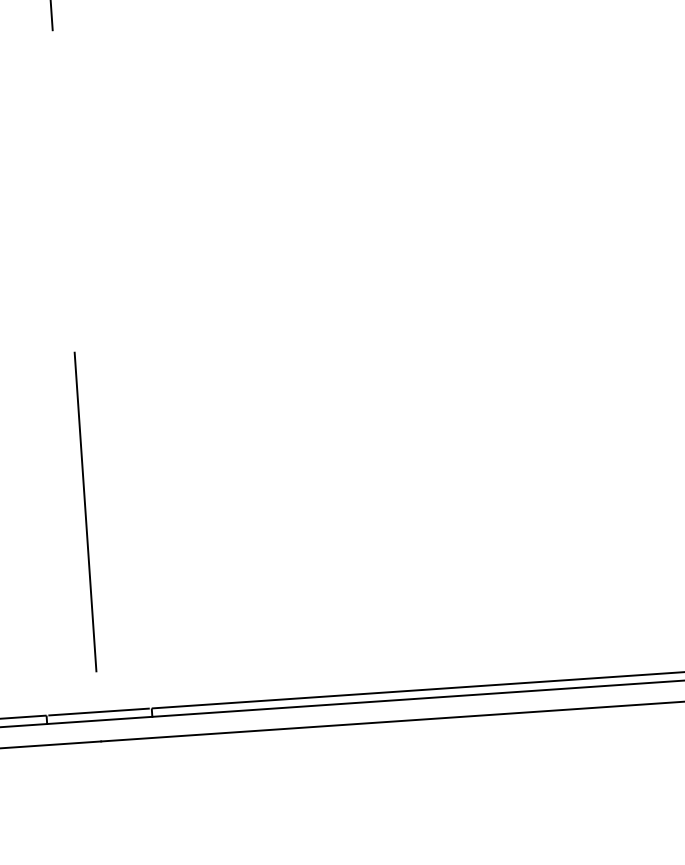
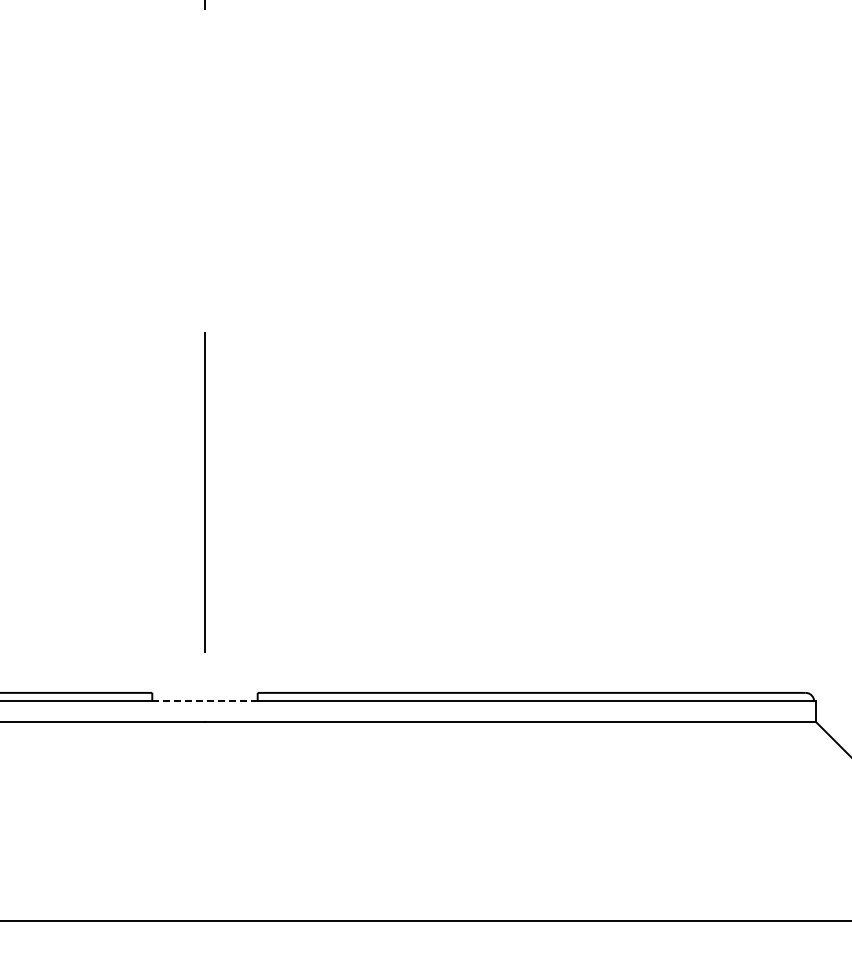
line: (98, 711) -> (204, 692), removed
line: (99, 720) -> (204, 701), solid -> dashed

